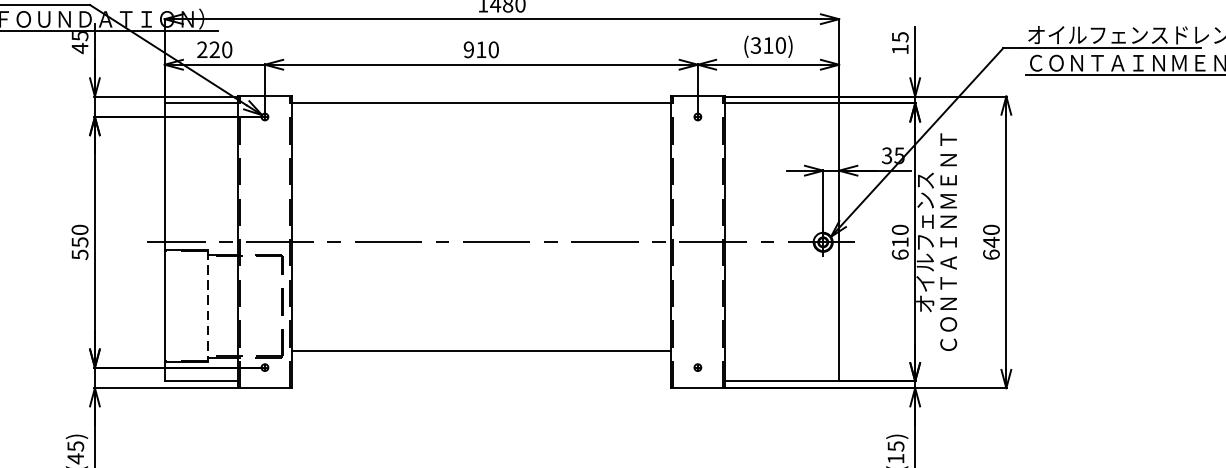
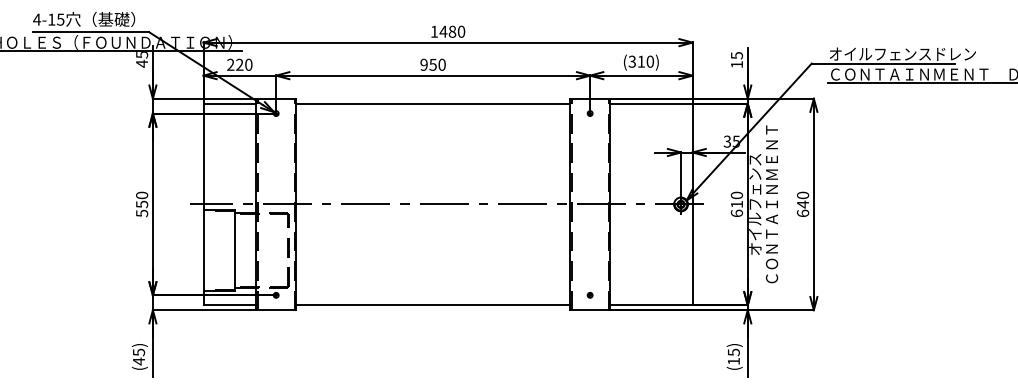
text: (480, 49) -> (432, 64), 910 -> 950
line: (207, 305) -> (234, 250), dashed -> solid
line: (481, 351) -> (433, 305), moved

